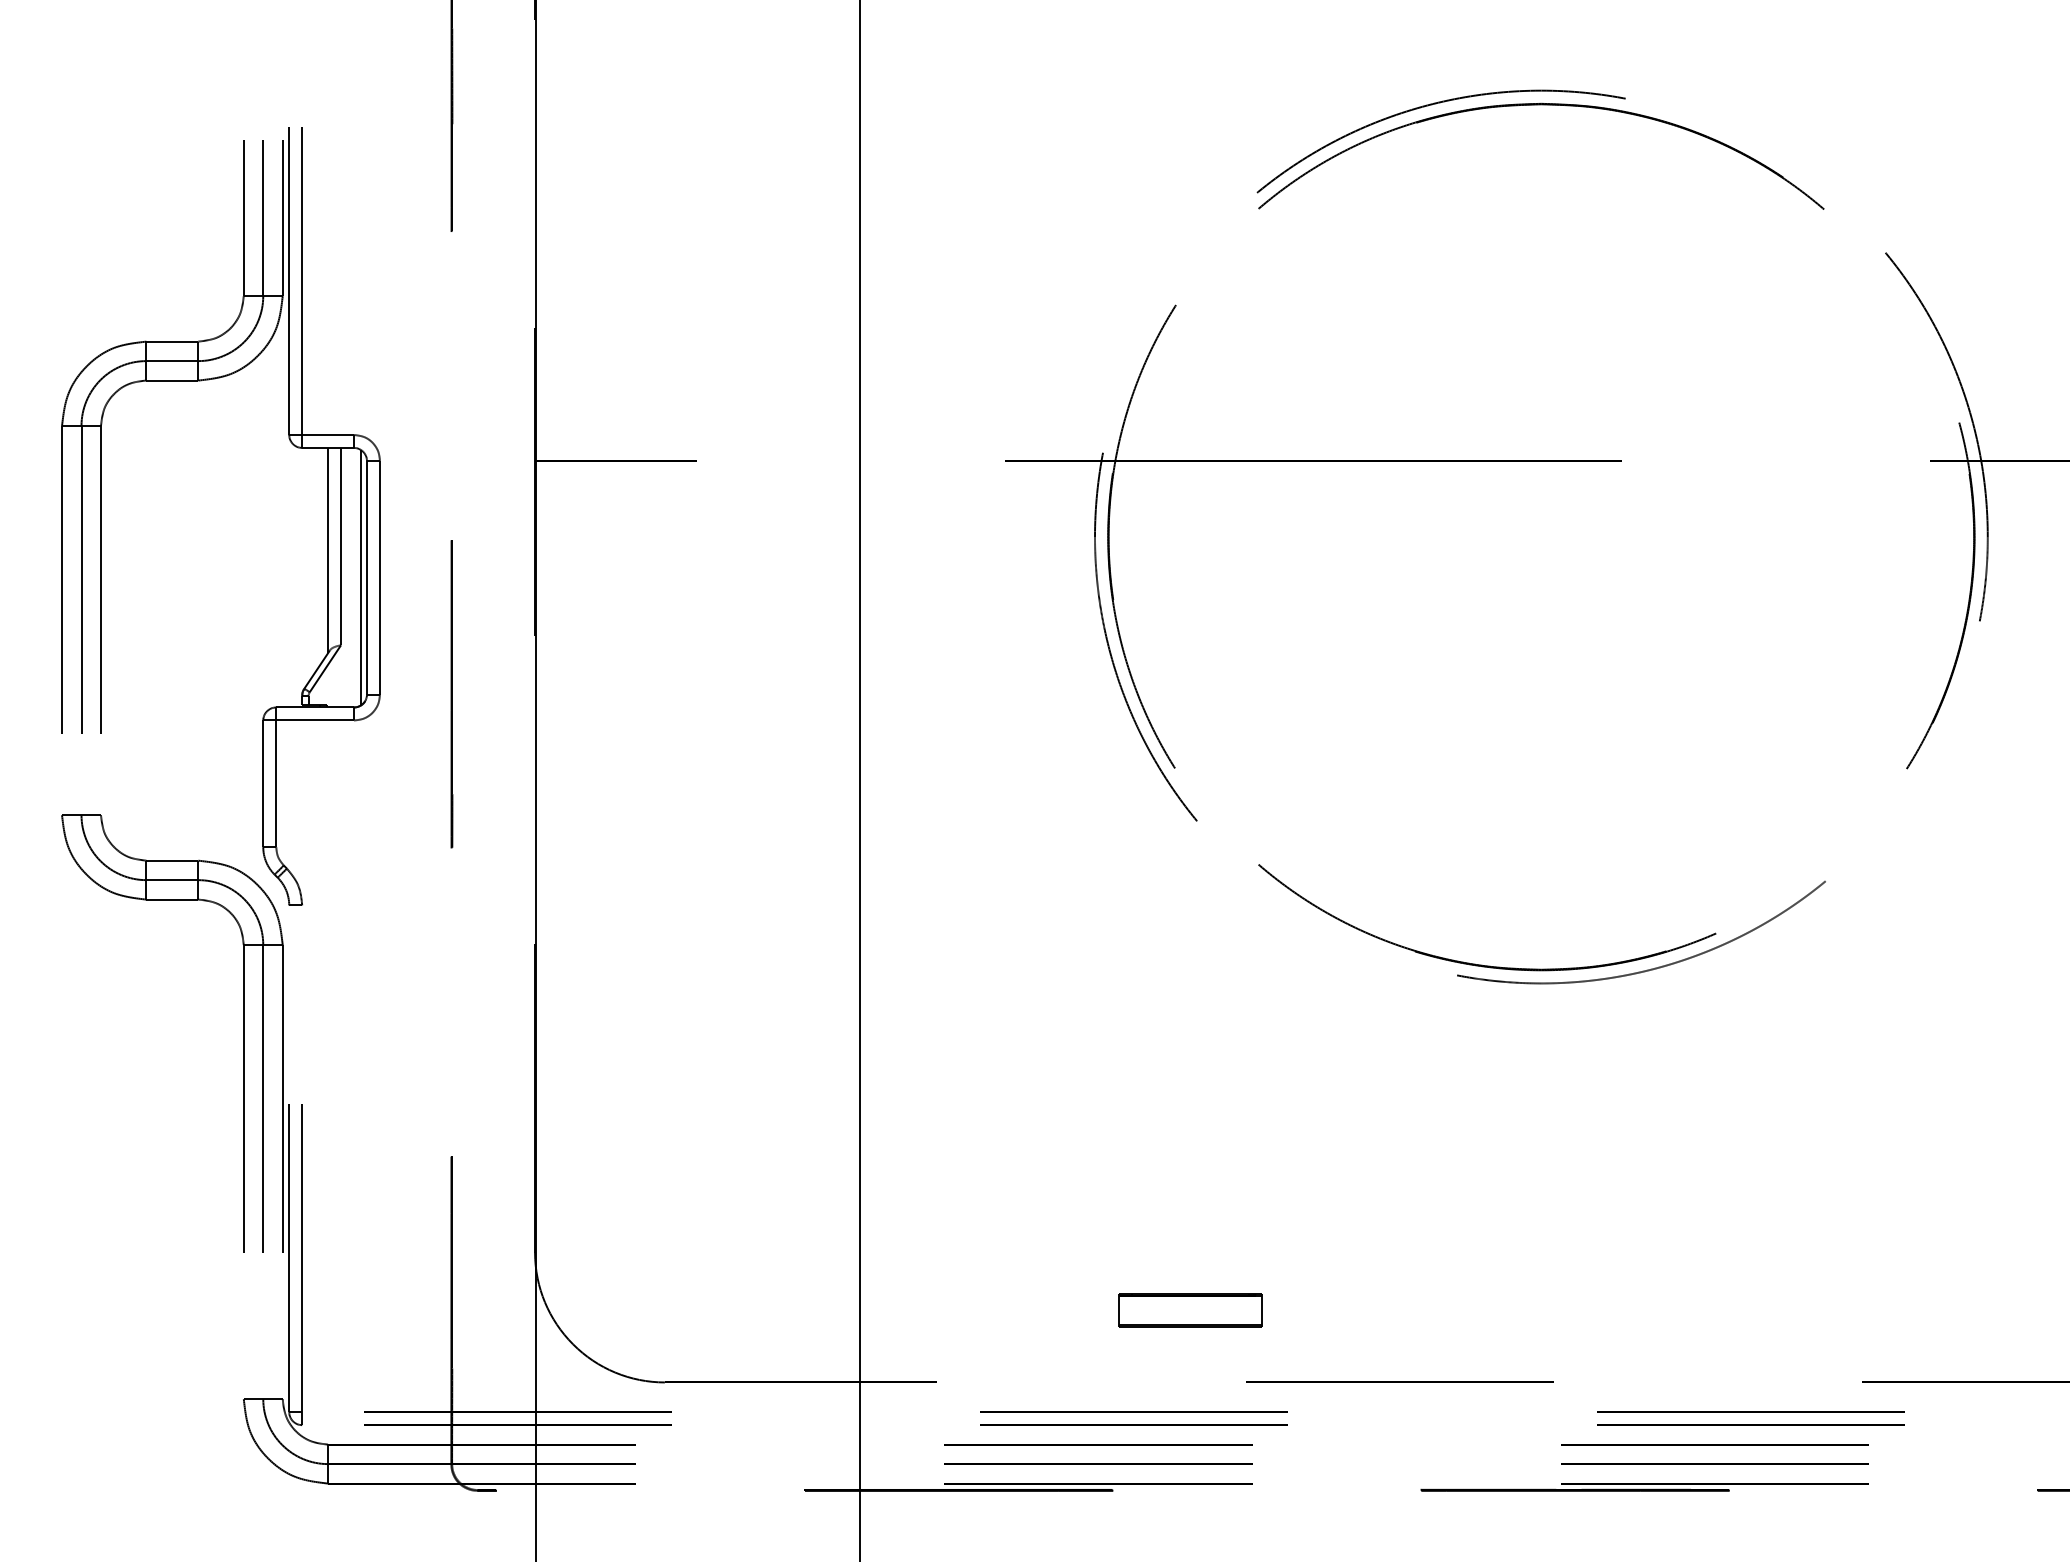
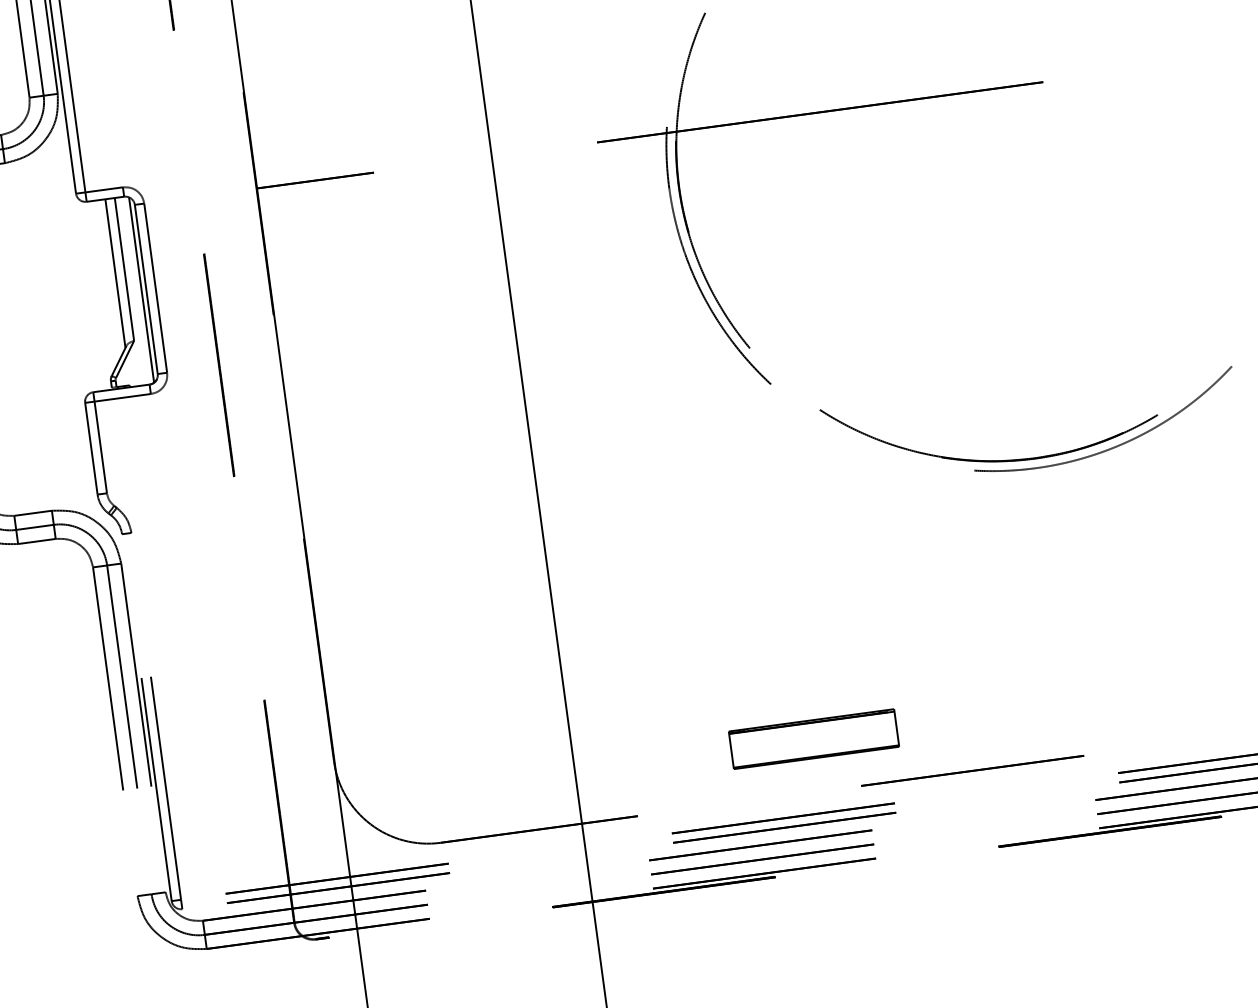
part: (1190, 1310) -> (814, 739), size x1.6

